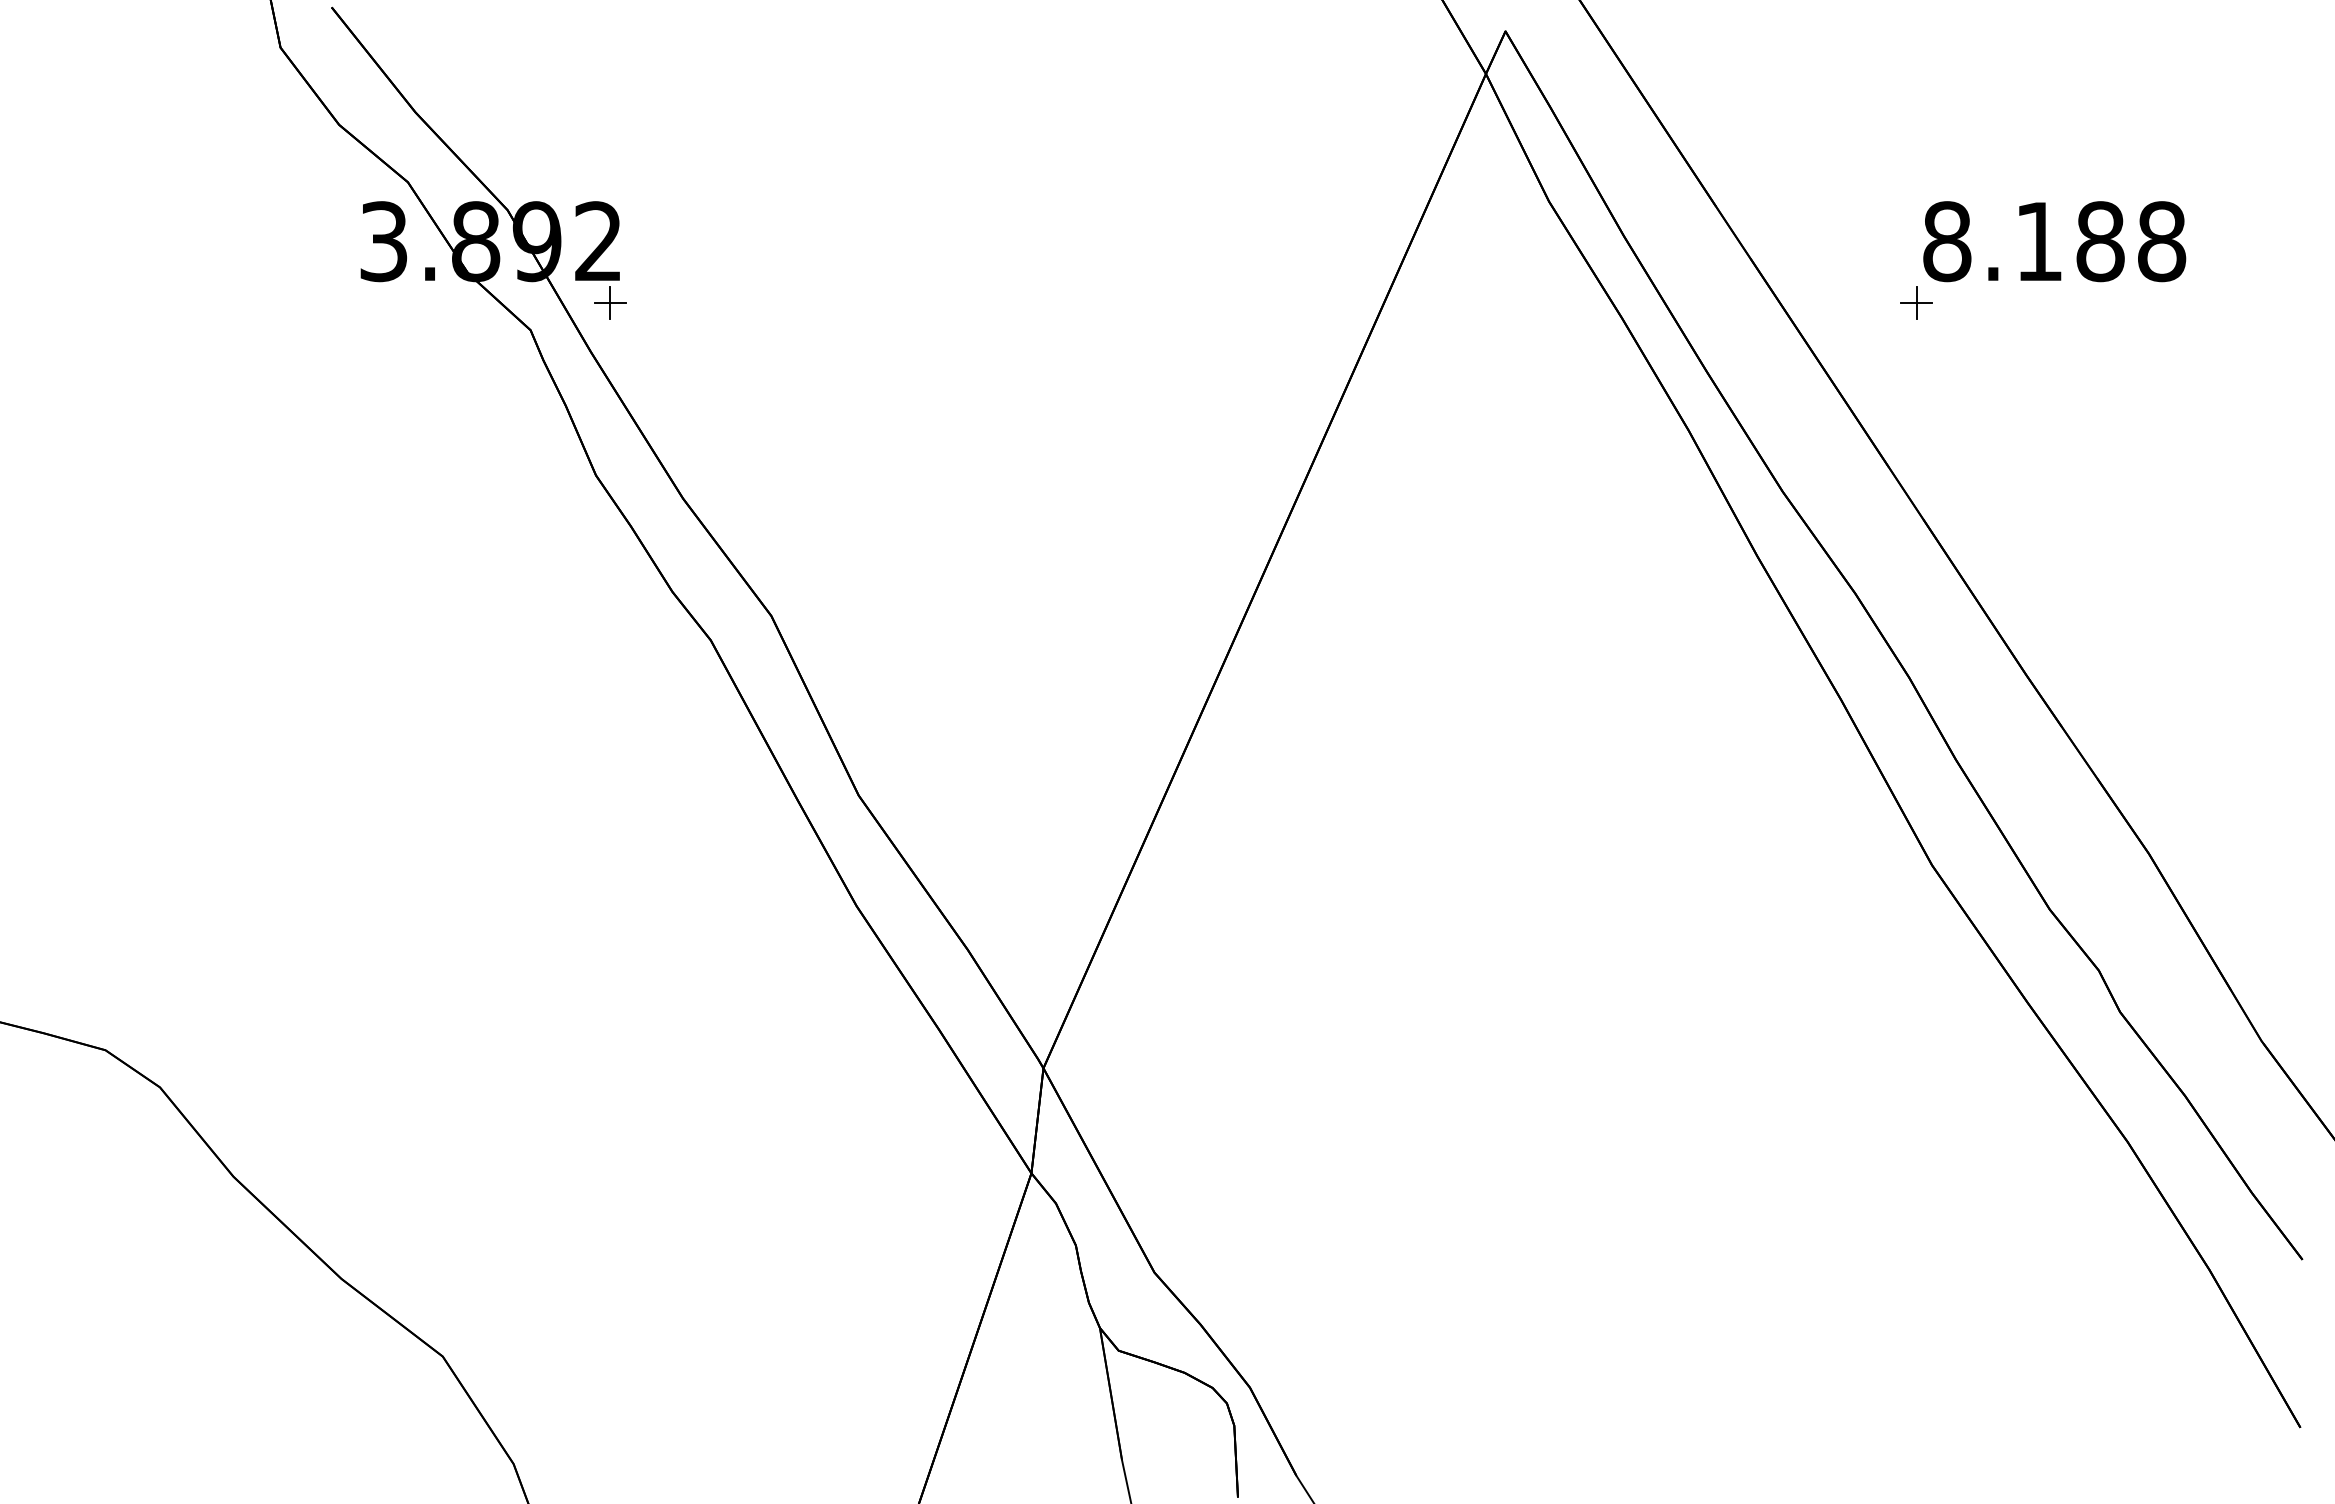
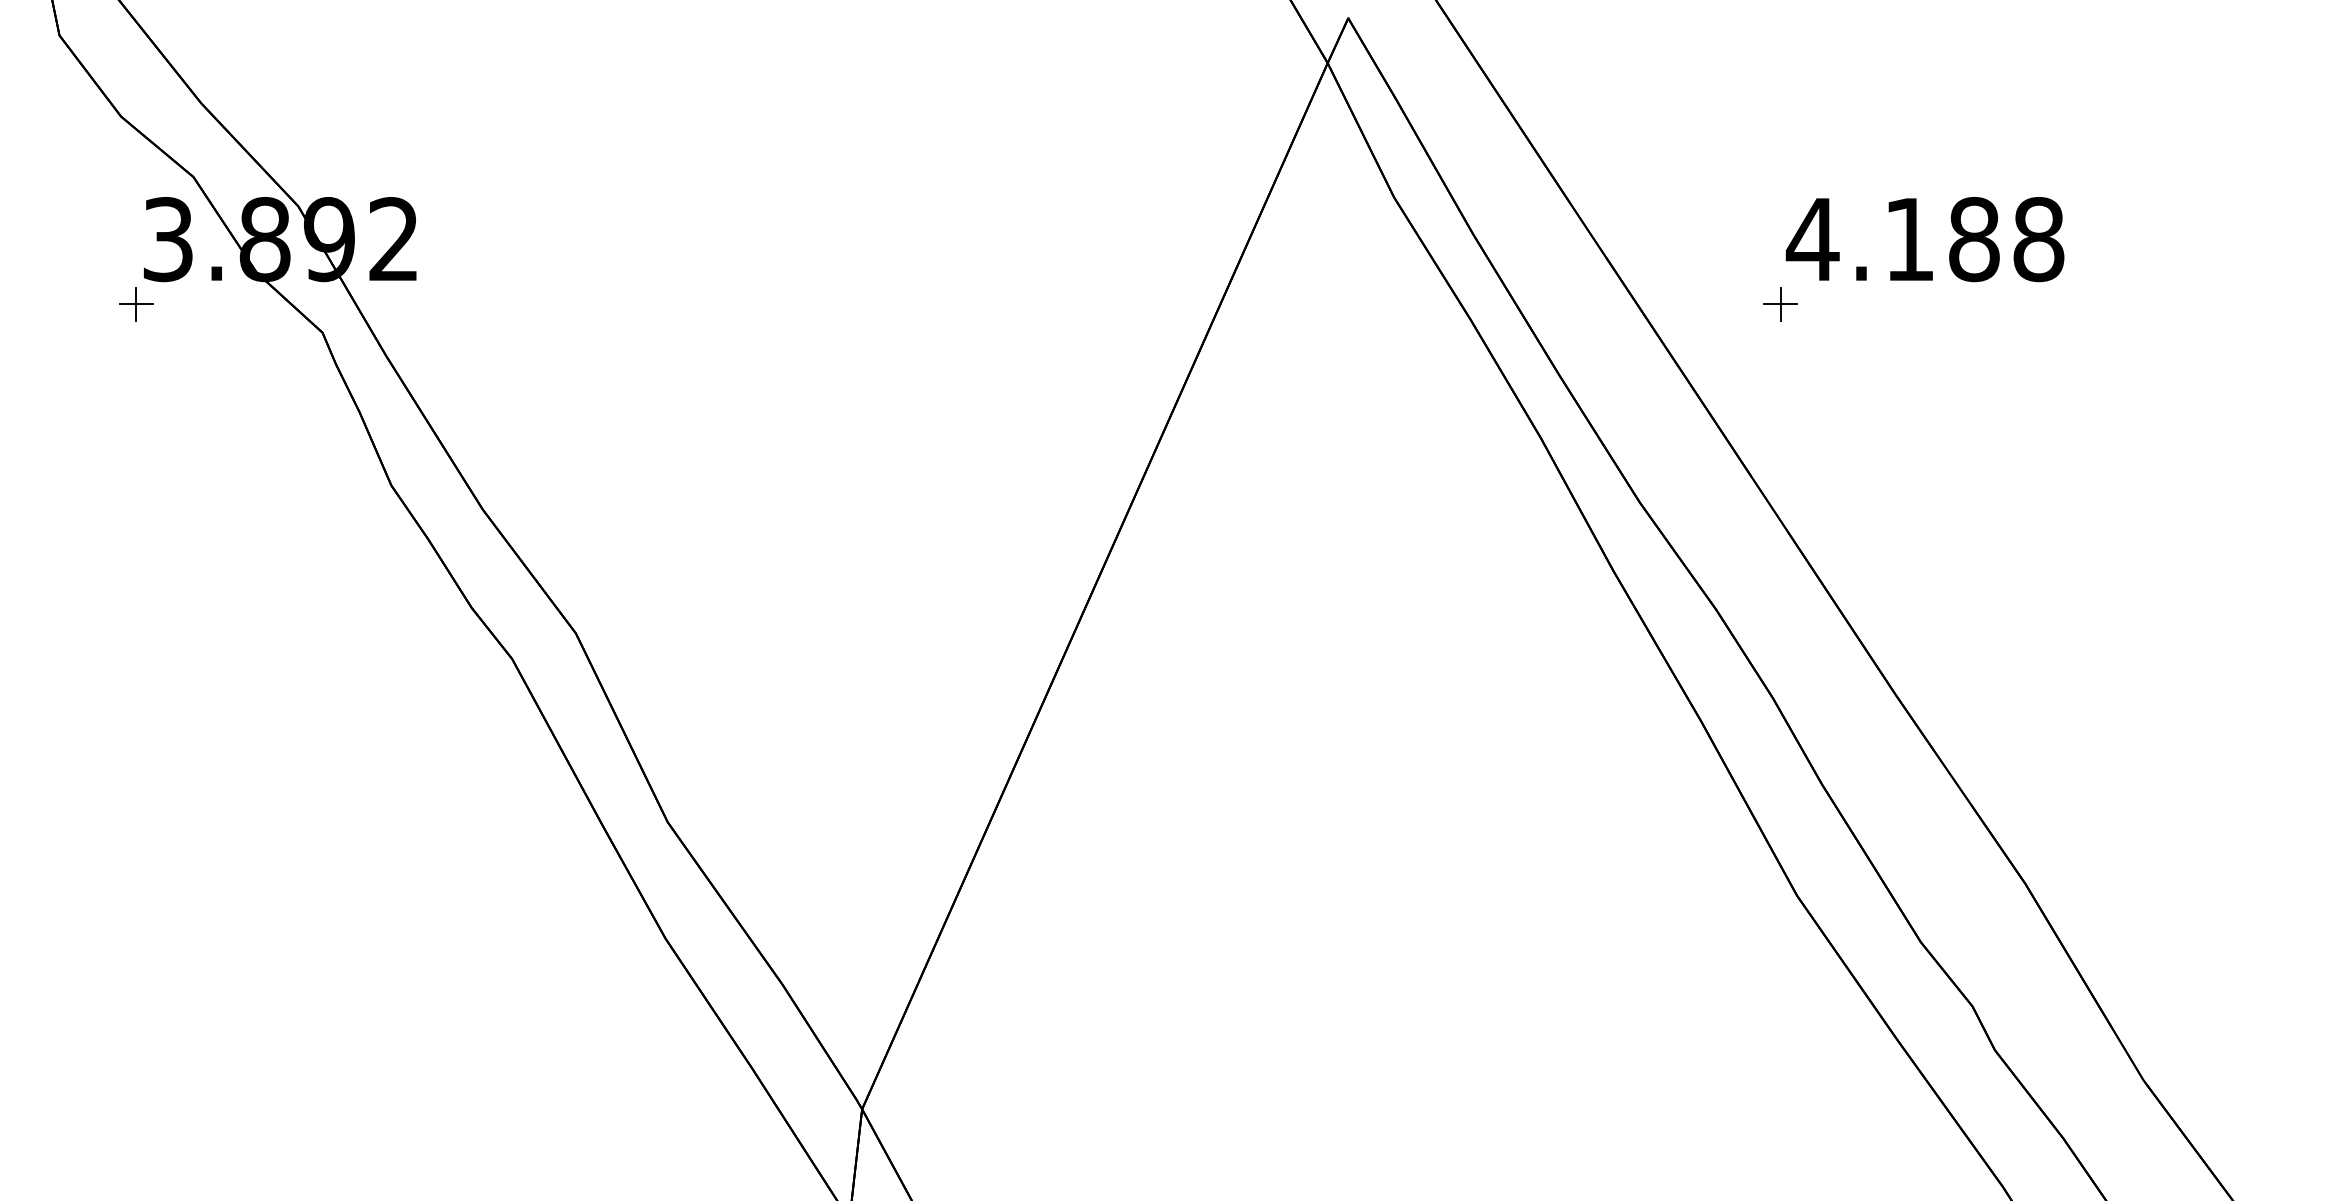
text: (1946, 241) -> (1812, 239), 8.188 -> 4.188
part: (610, 302) -> (136, 303), moved

